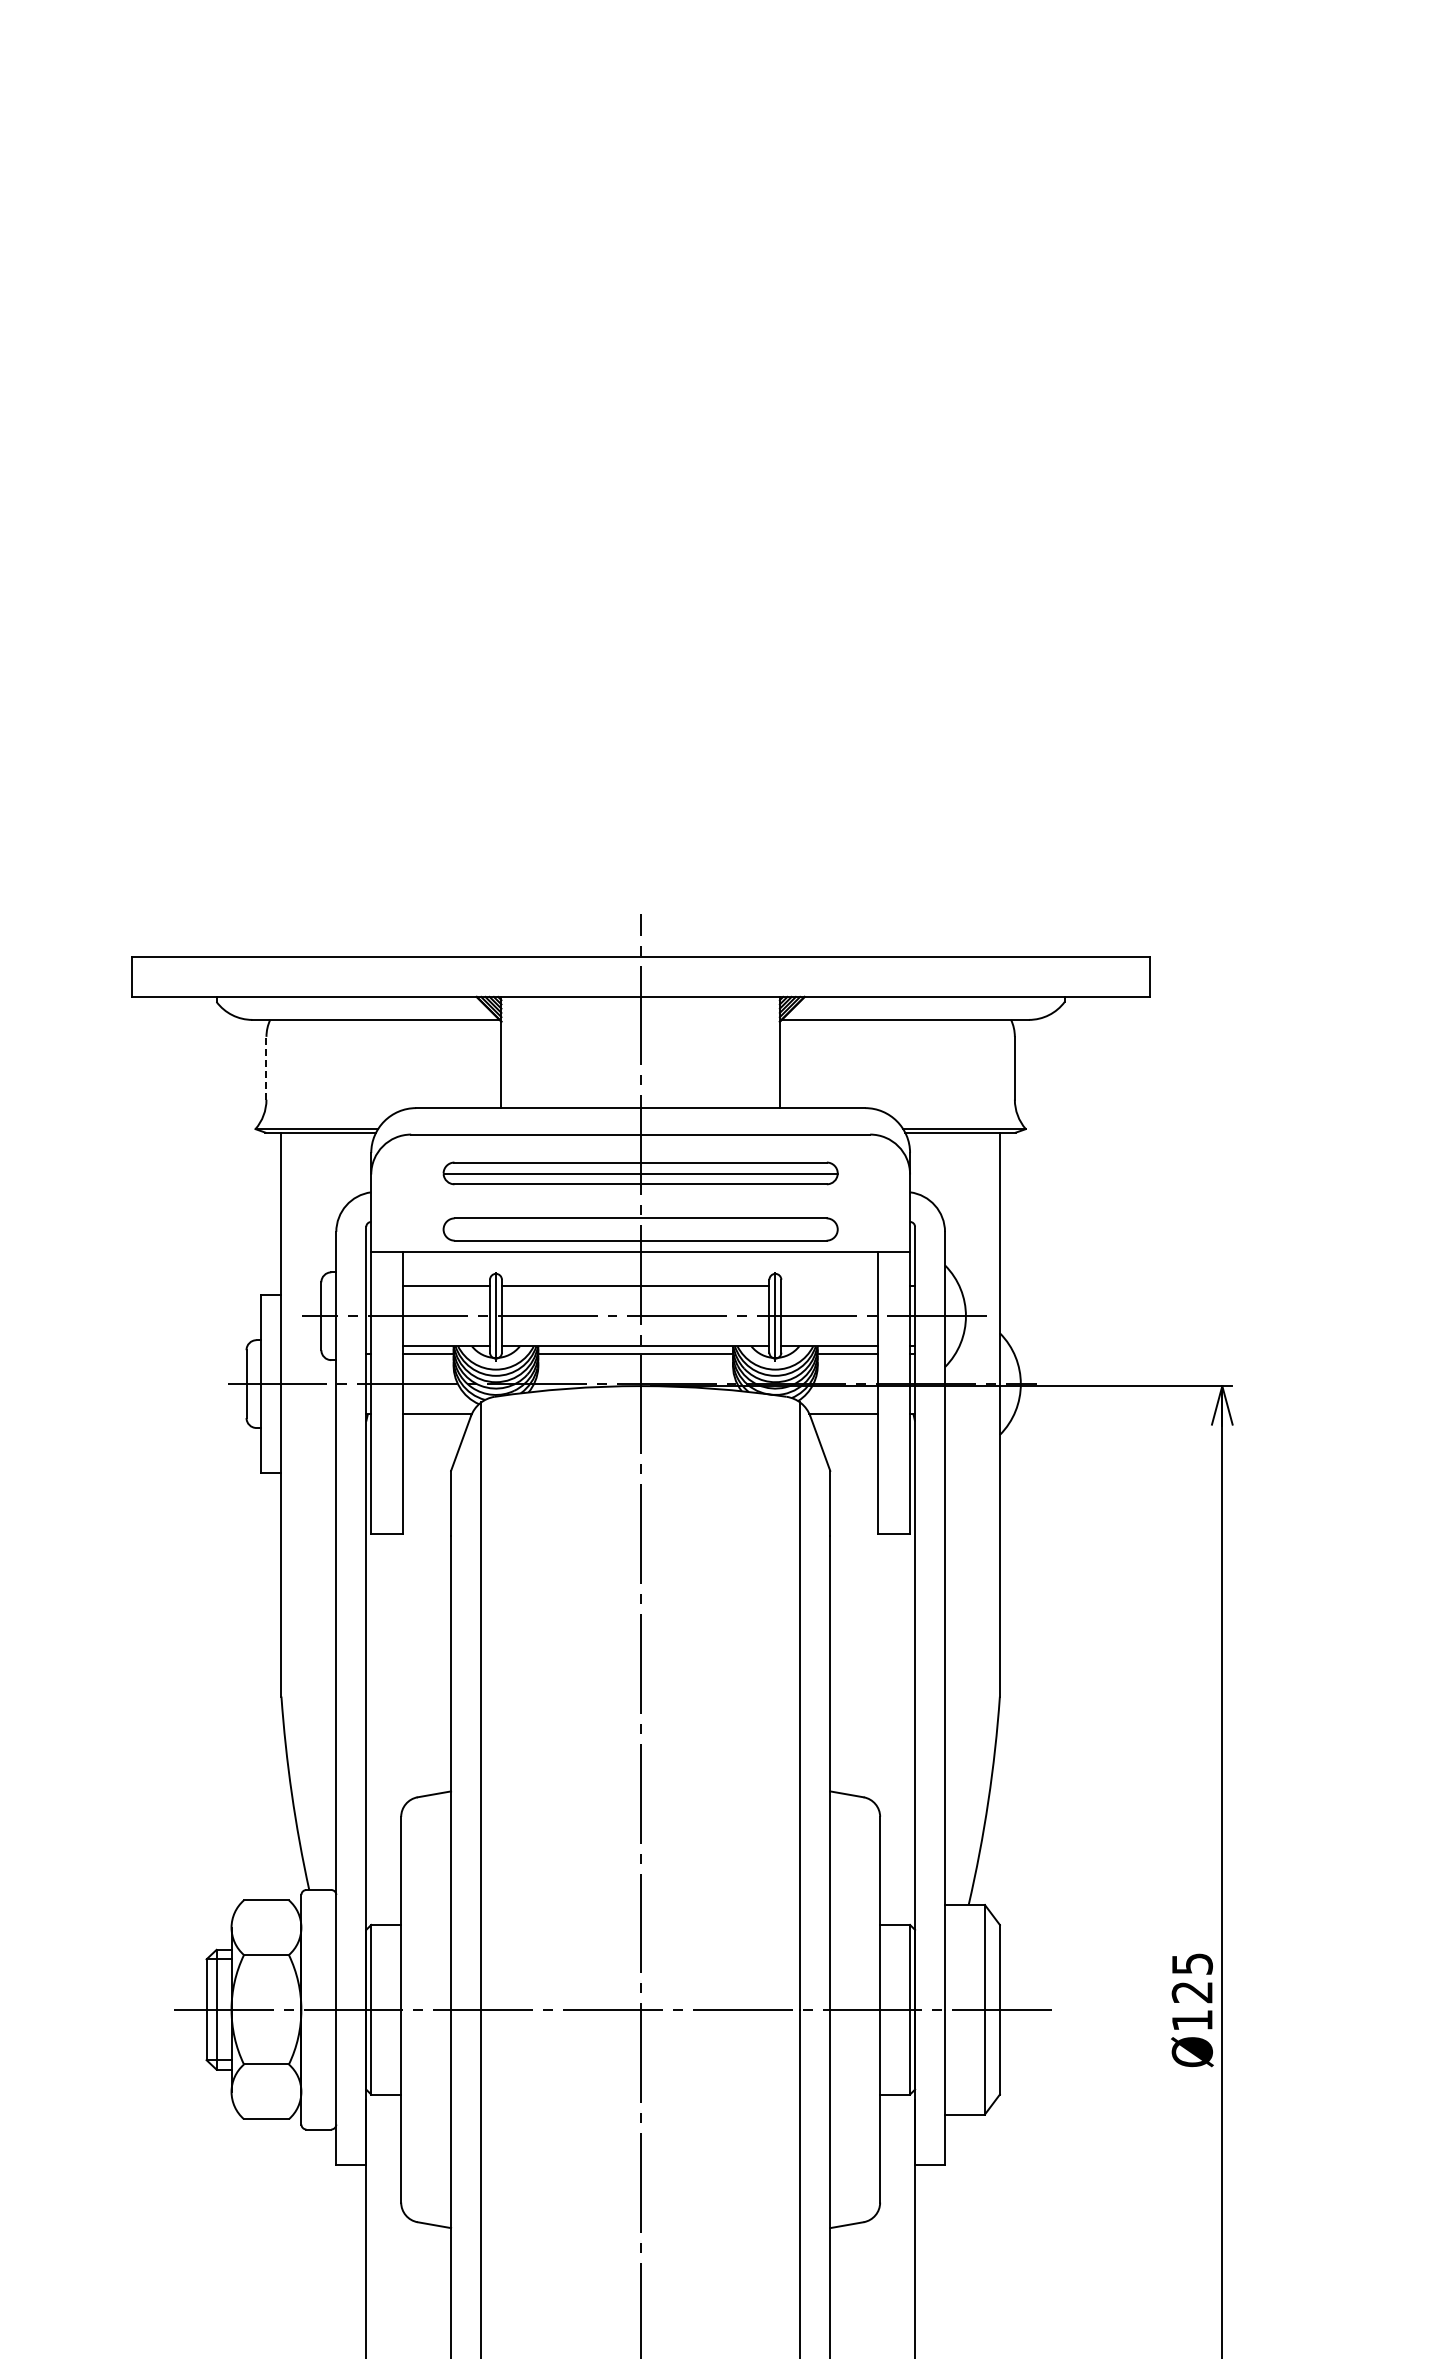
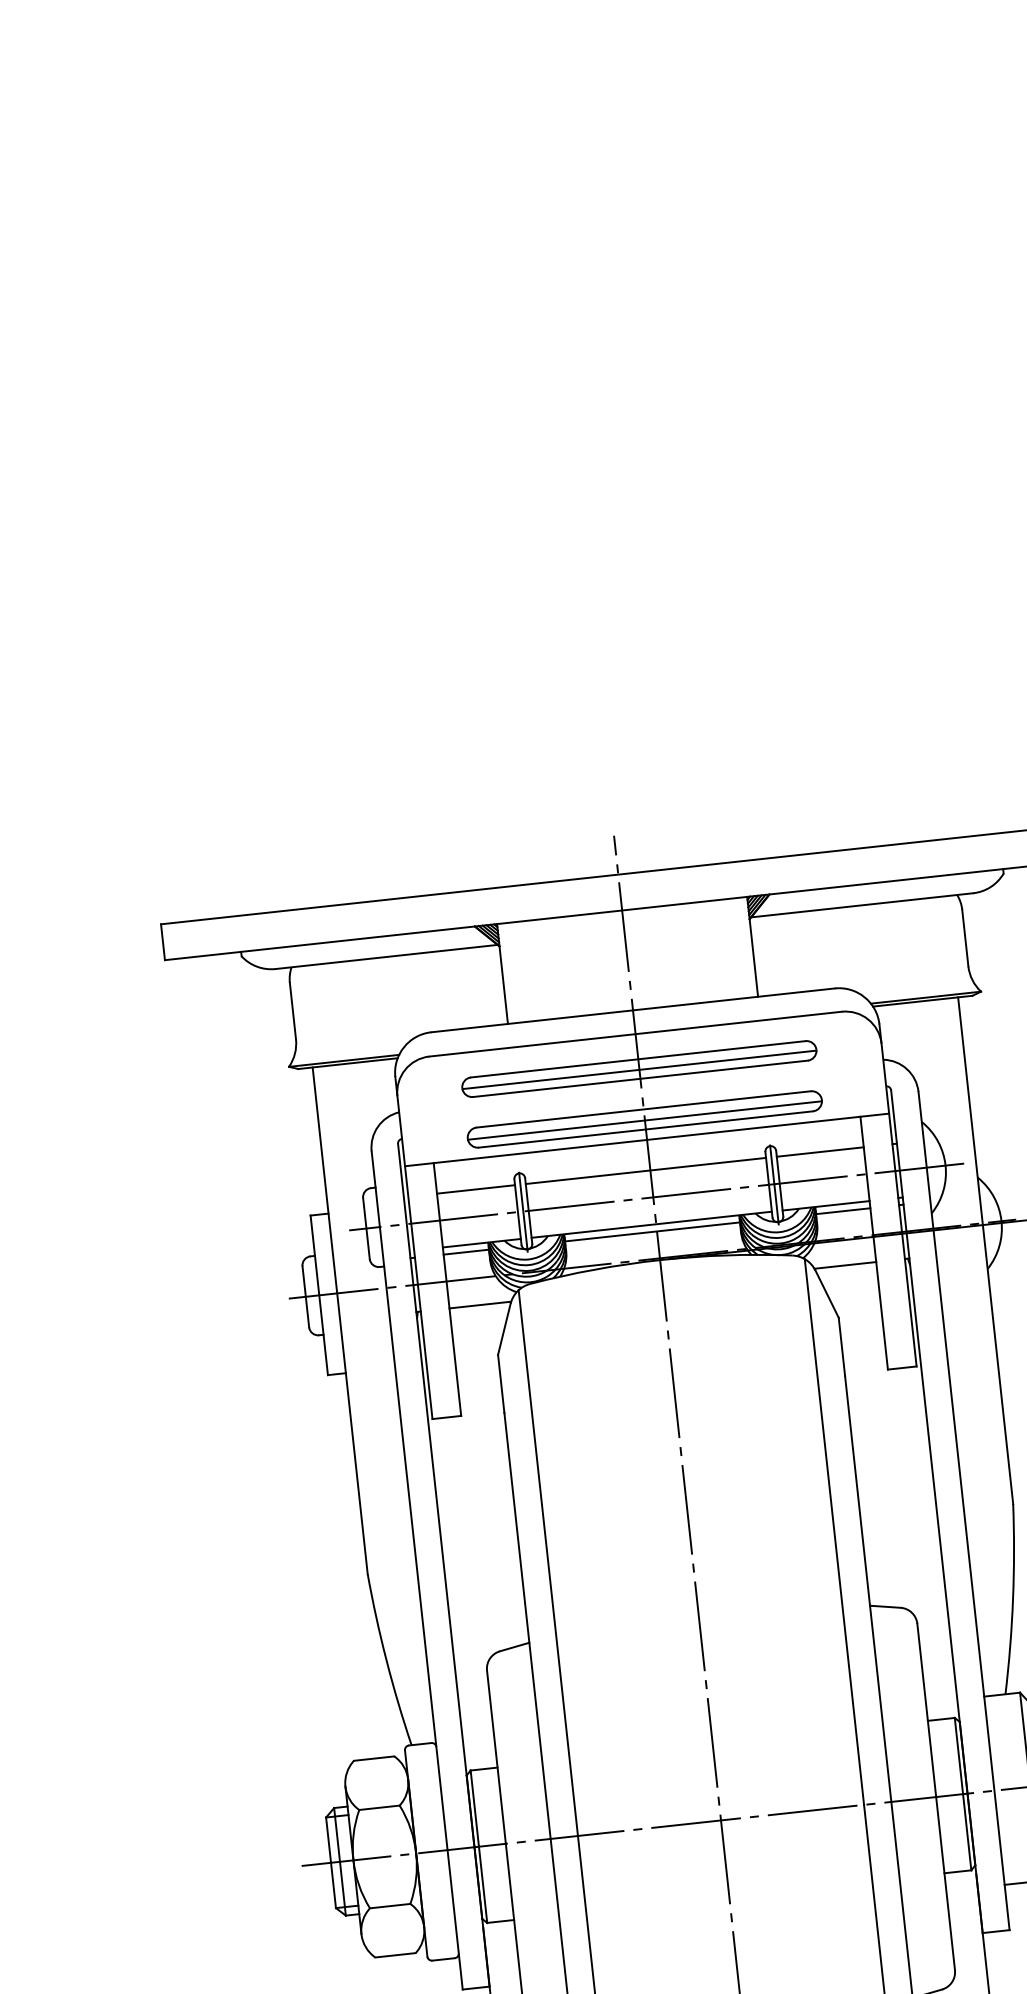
line: (266, 1067) -> (292, 1010), dashed -> solid
line: (640, 1230) -> (644, 1120), added
line: (829, 1286) -> (820, 1152), added

